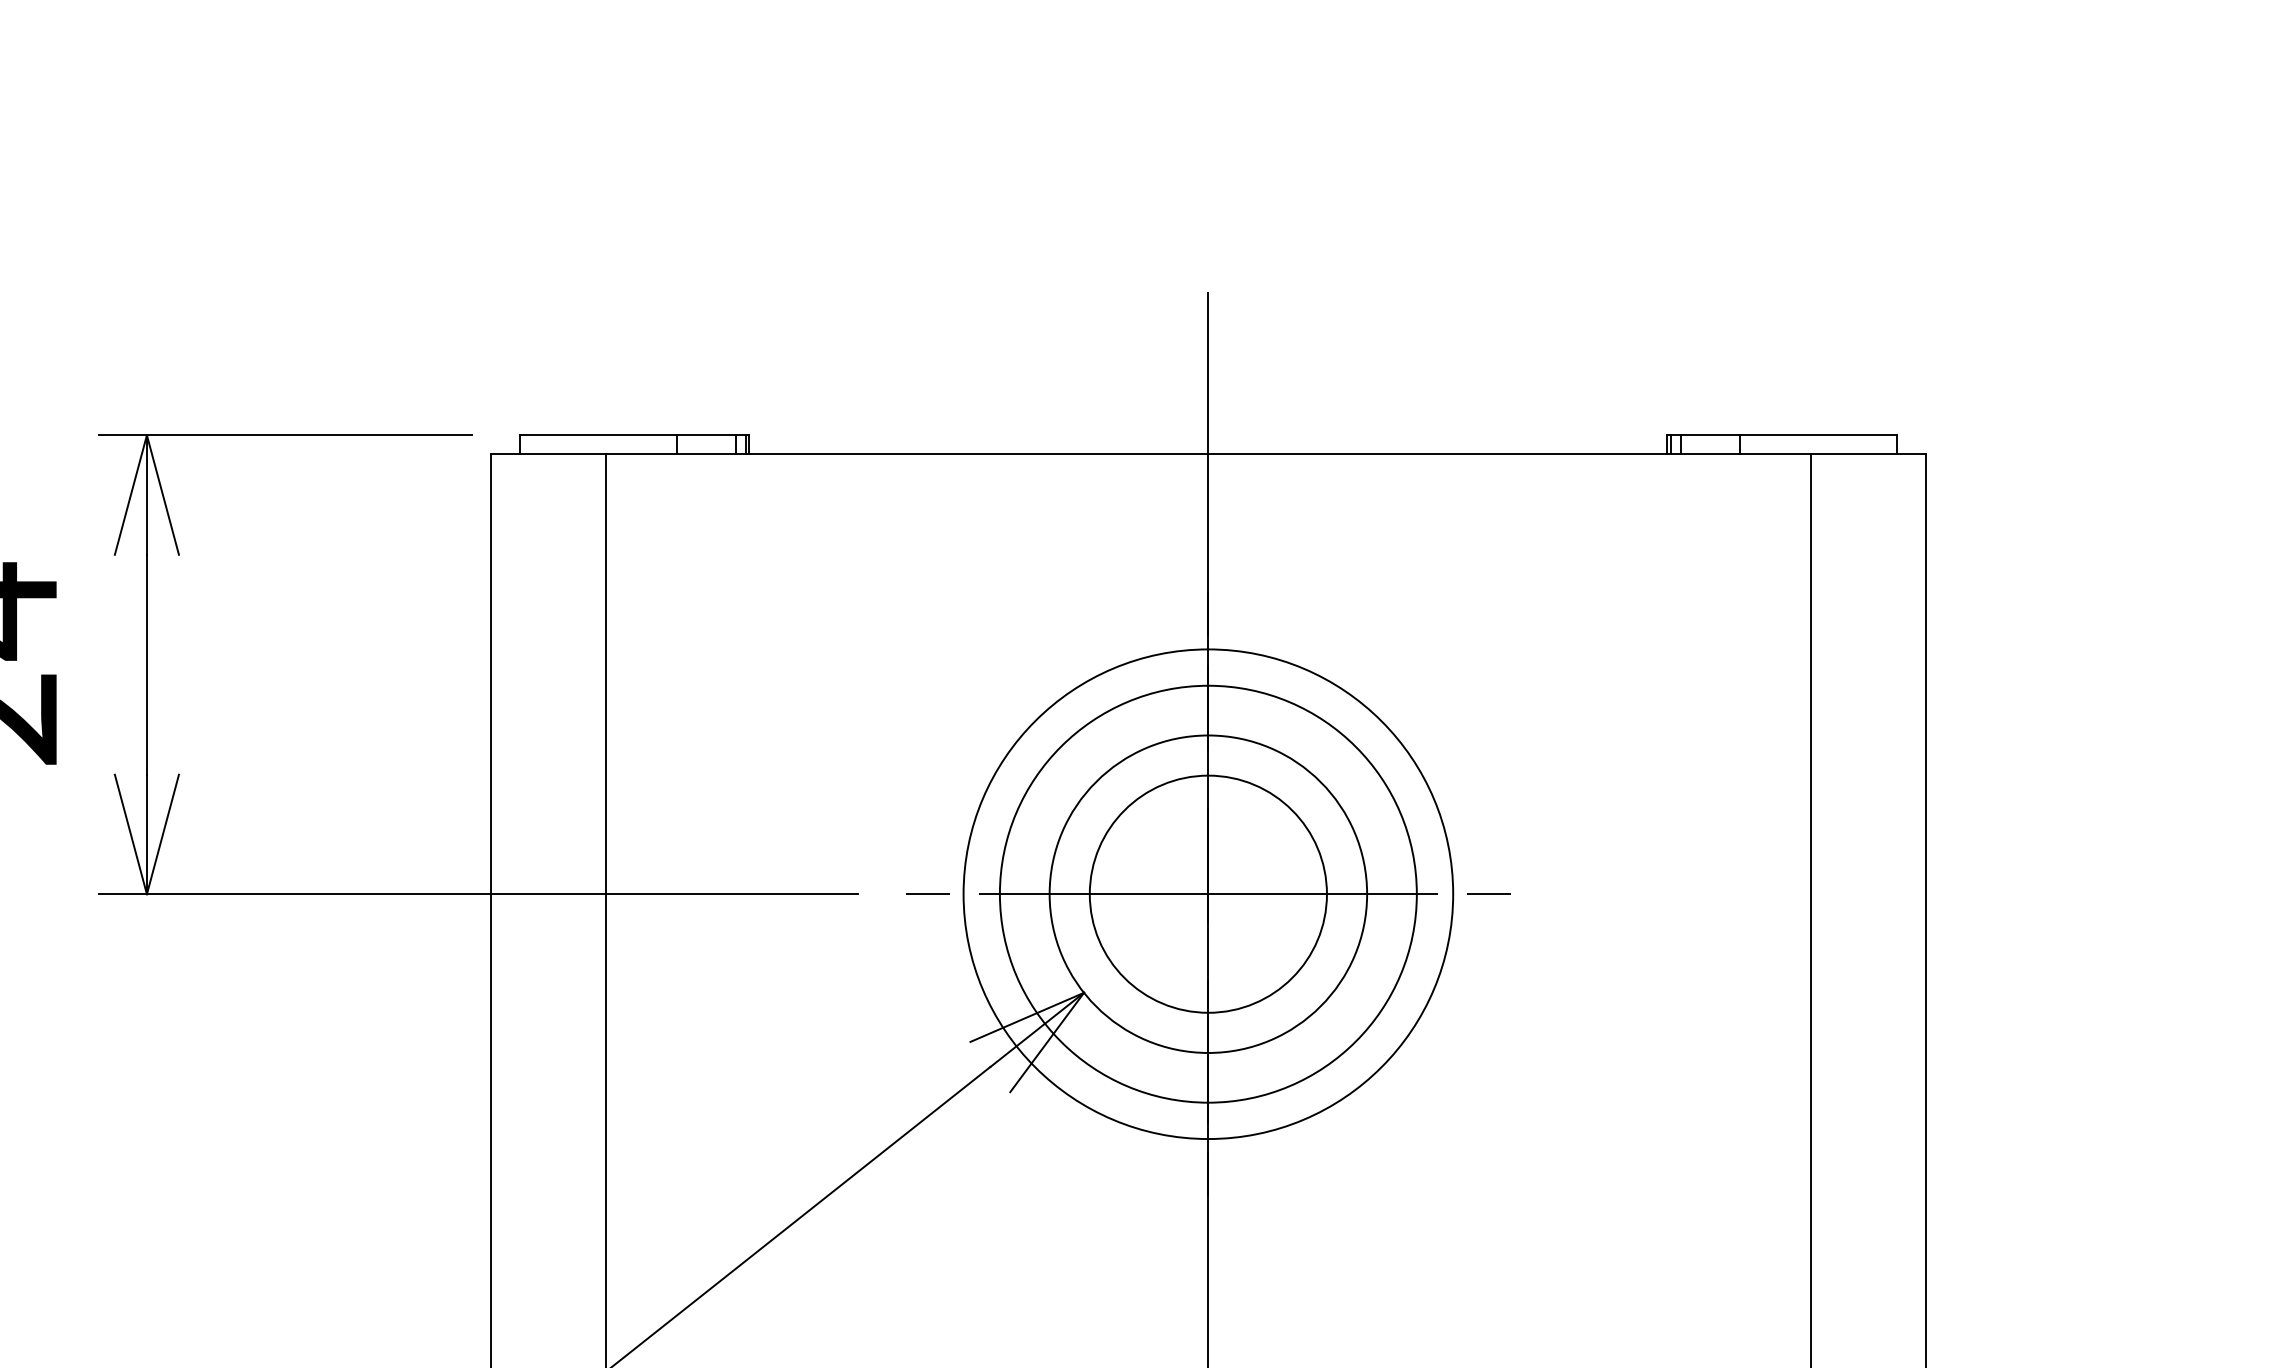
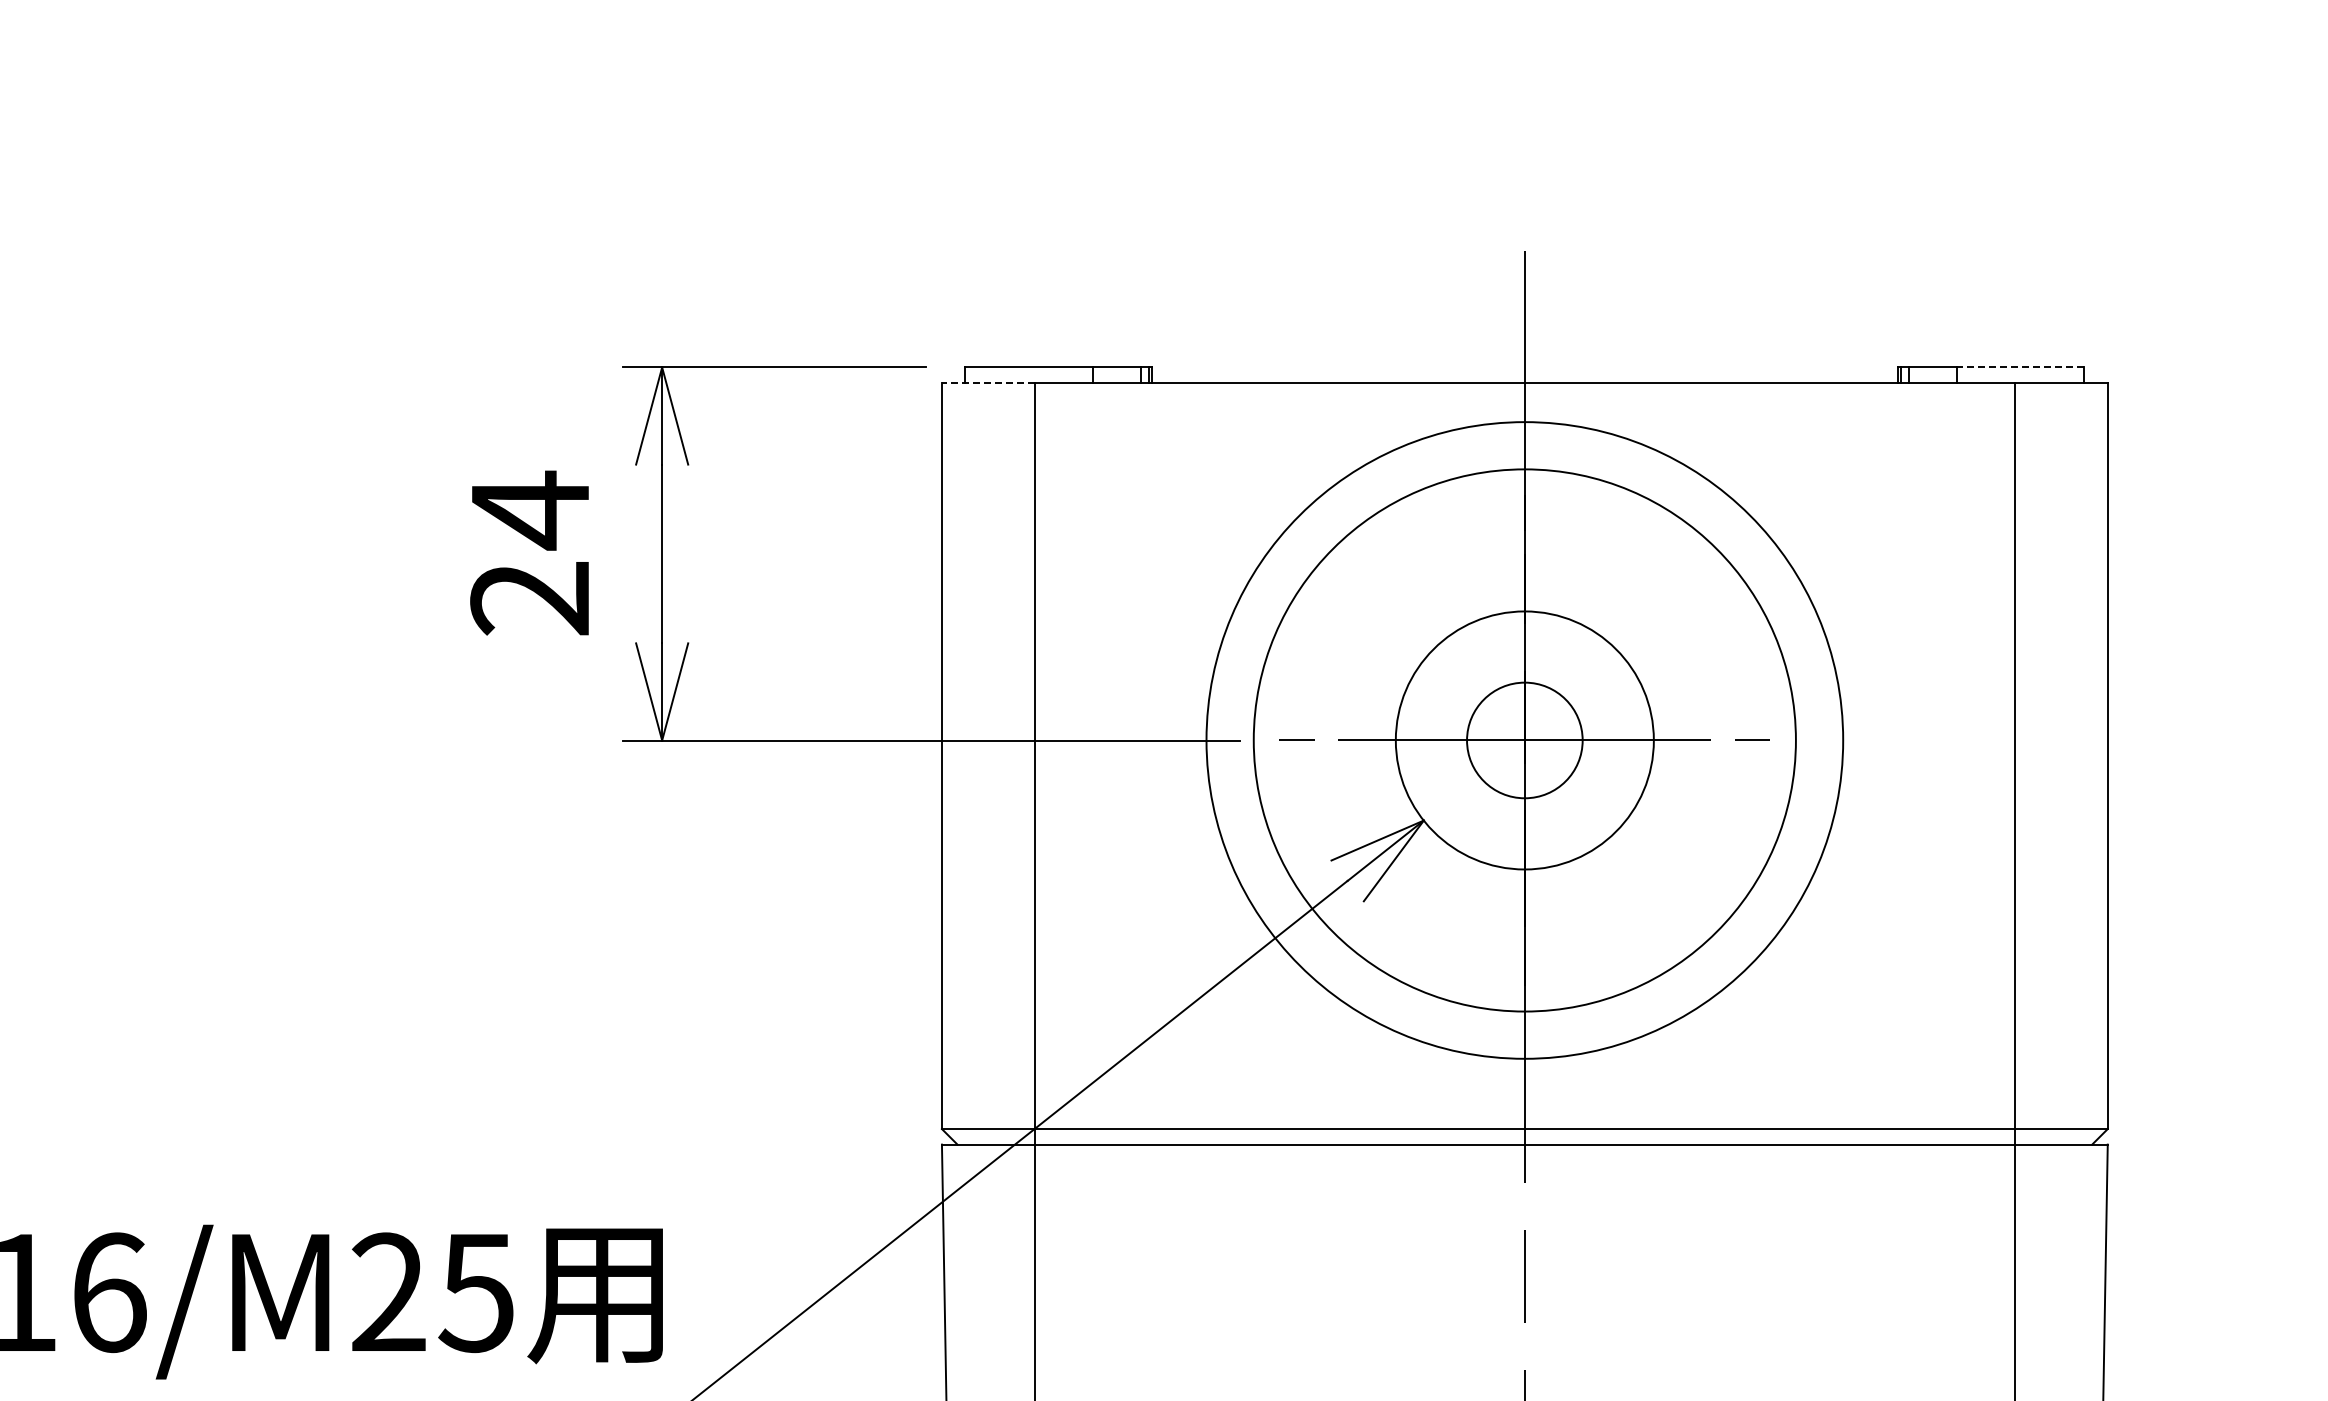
line: (1818, 435) -> (2020, 367), solid -> dashed
line: (548, 453) -> (988, 382), solid -> dashed
circle: (1207, 894) -> (1524, 740), size x0.6
circle: (1207, 894) -> (1524, 740), size x1.6
circle: (1207, 894) -> (1524, 740), size x1.6

